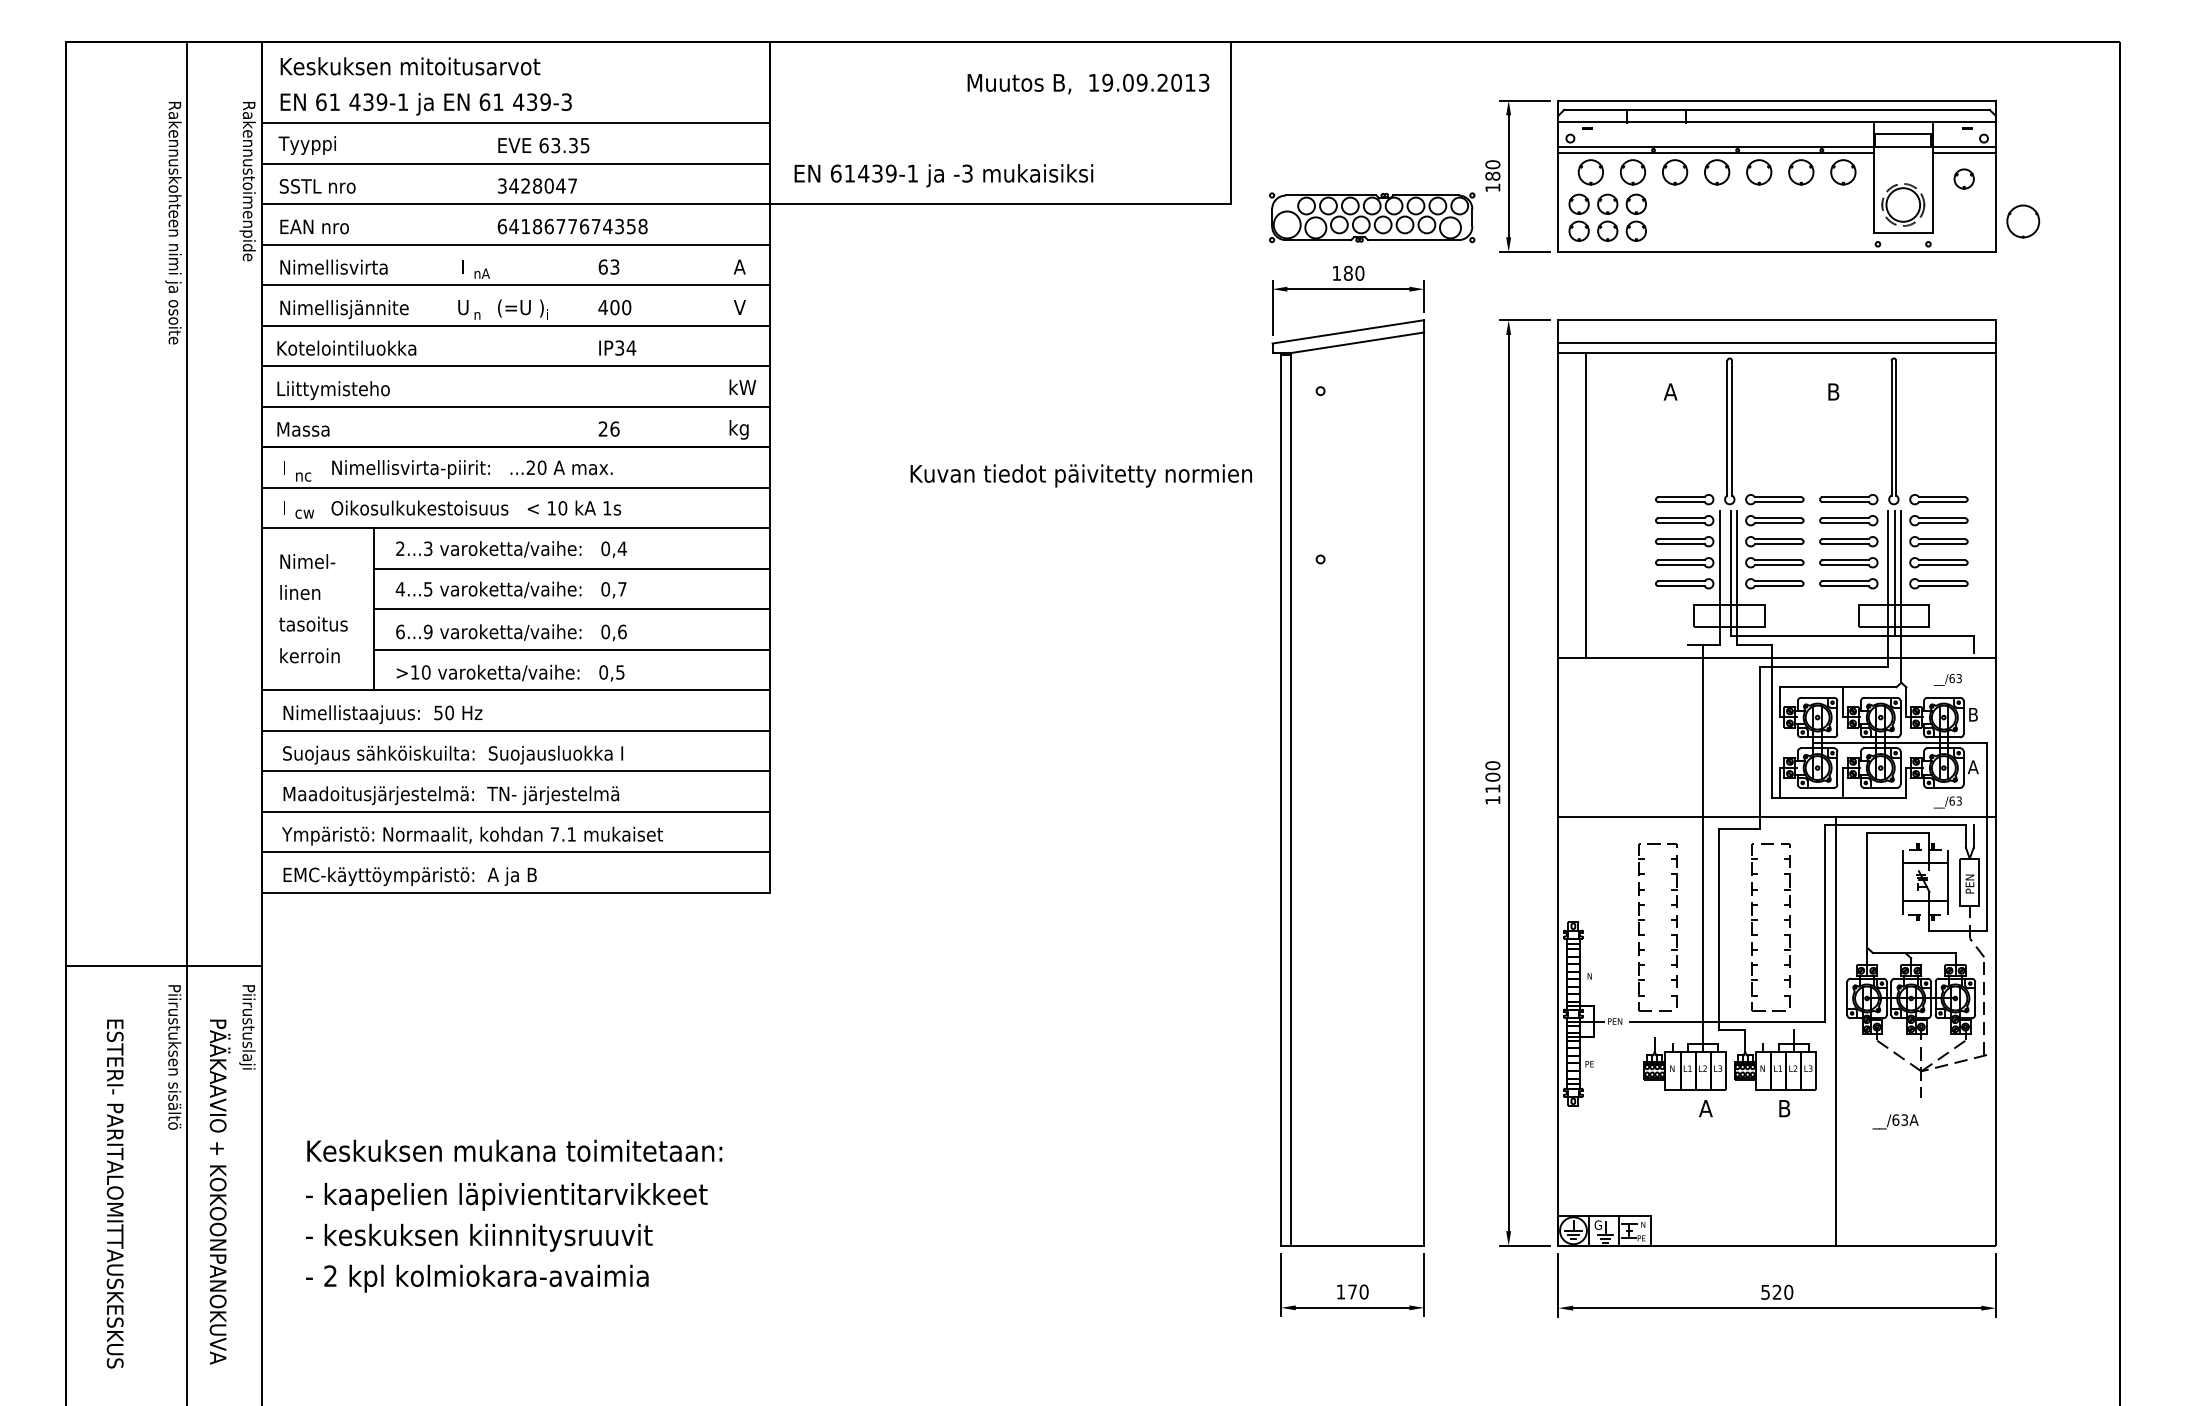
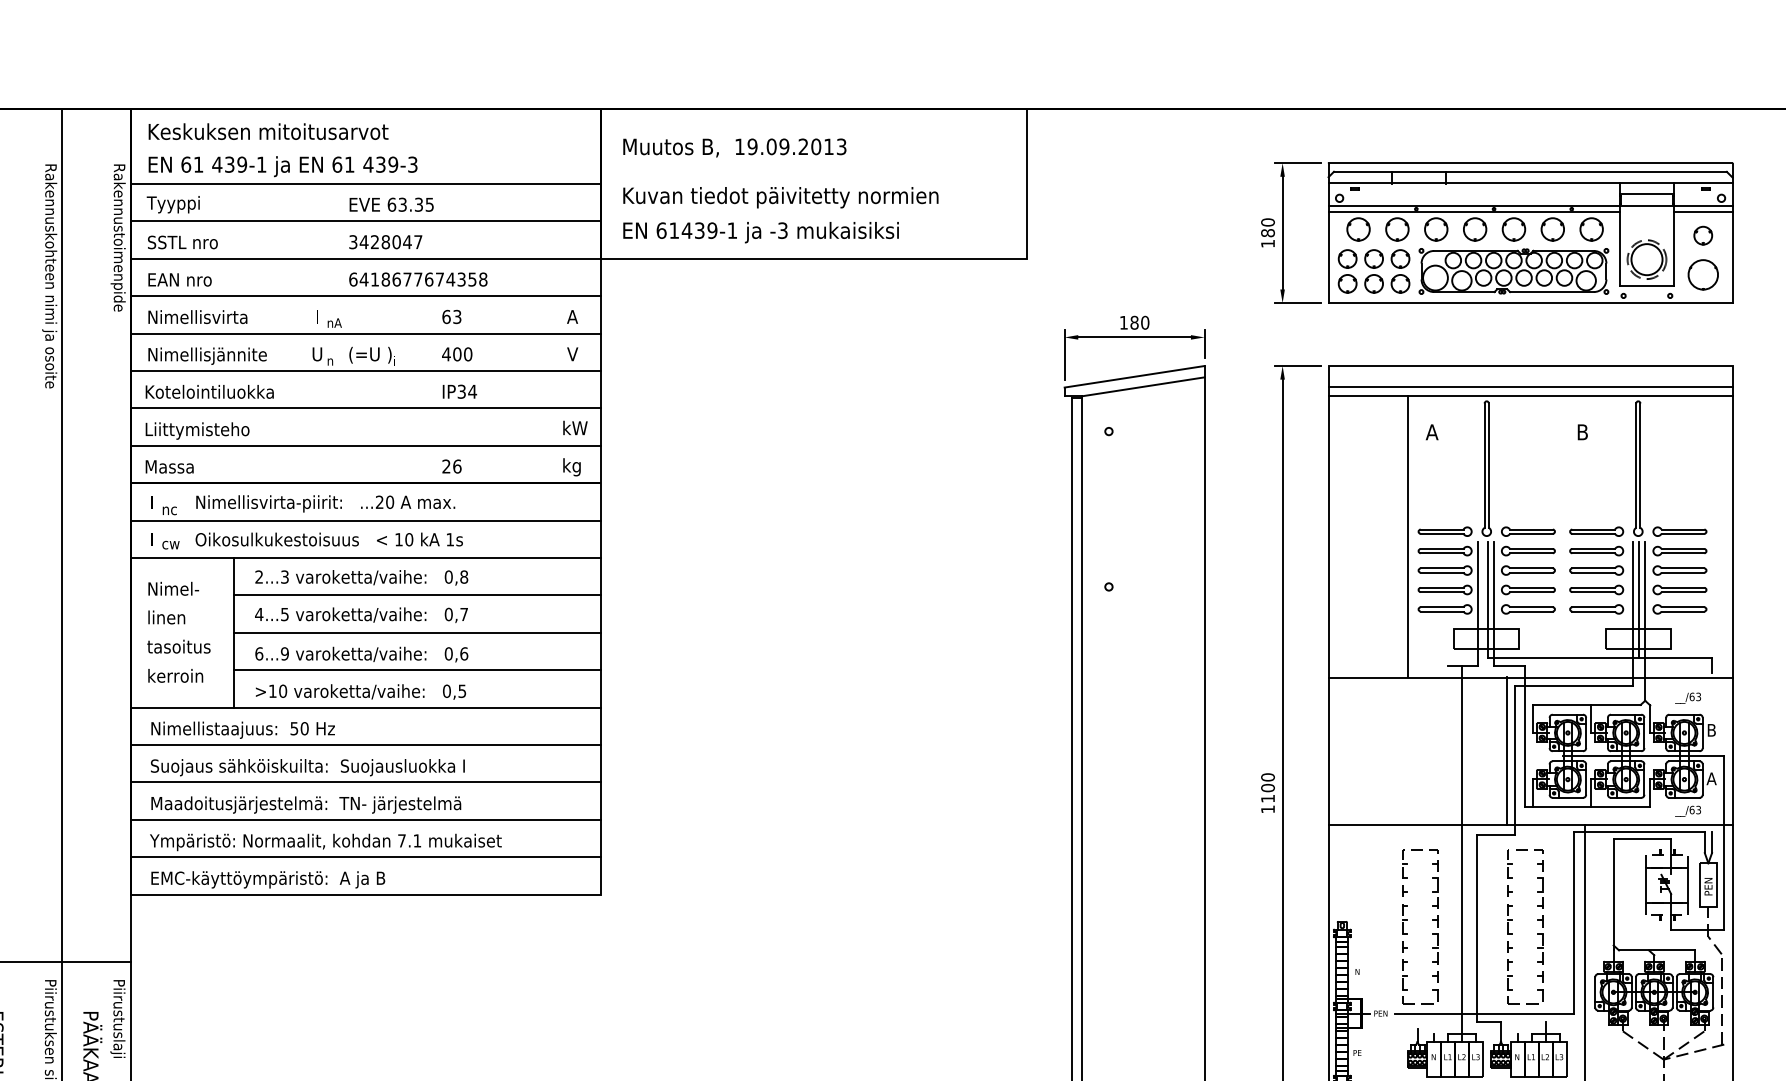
text: (1088, 83) -> (734, 147), moved
part: (1372, 217) -> (1514, 271), moved
part: (2023, 221) -> (1703, 274), moved
text: (1080, 475) -> (780, 197), moved
line: (1585, 504) -> (1408, 536), moved
text: (621, 548) -> (463, 576), 0,4 -> 0,8
line: (1751, 736) -> (1506, 750), added

